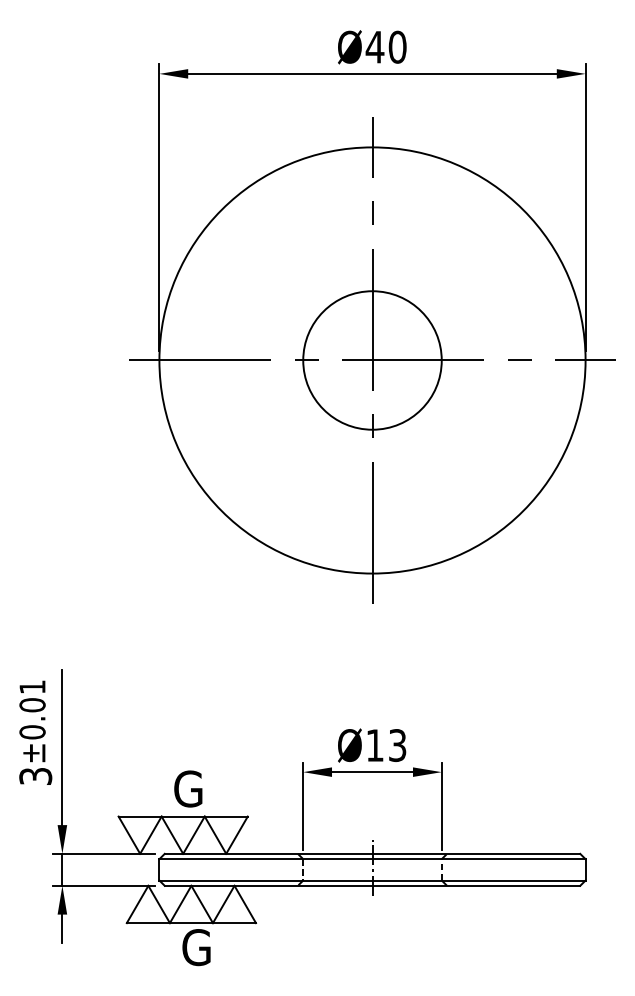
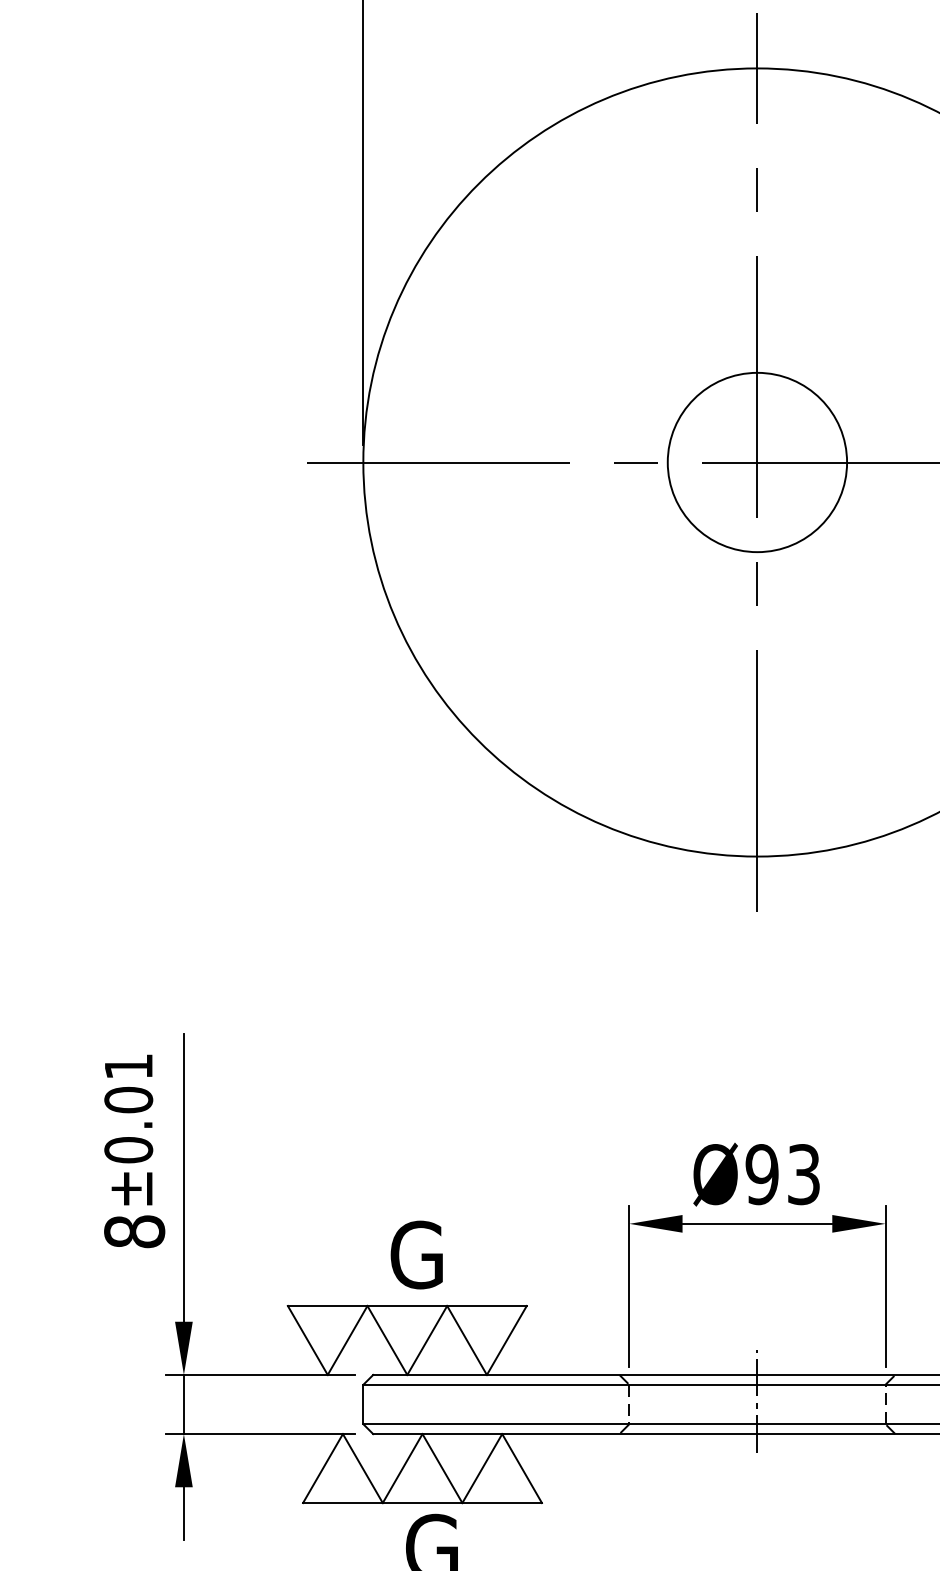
circle: (372, 360) -> (757, 462), size x0.7
text: (374, 745) -> (761, 1174), Ø13 -> Ø93
text: (35, 776) -> (134, 1231), 3 -> 8

